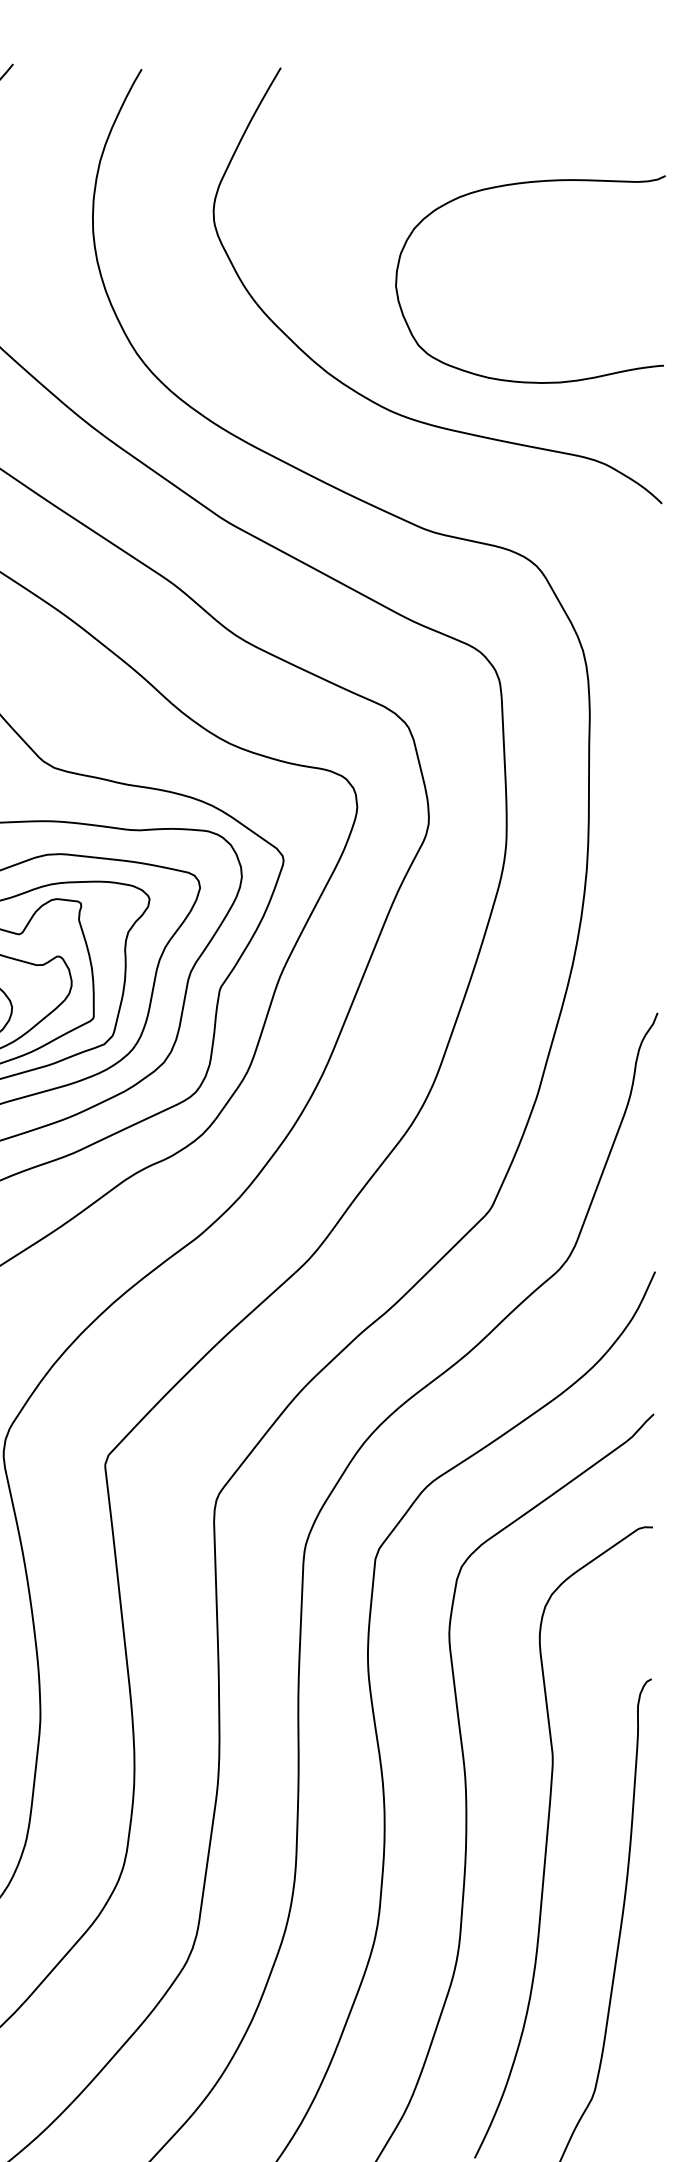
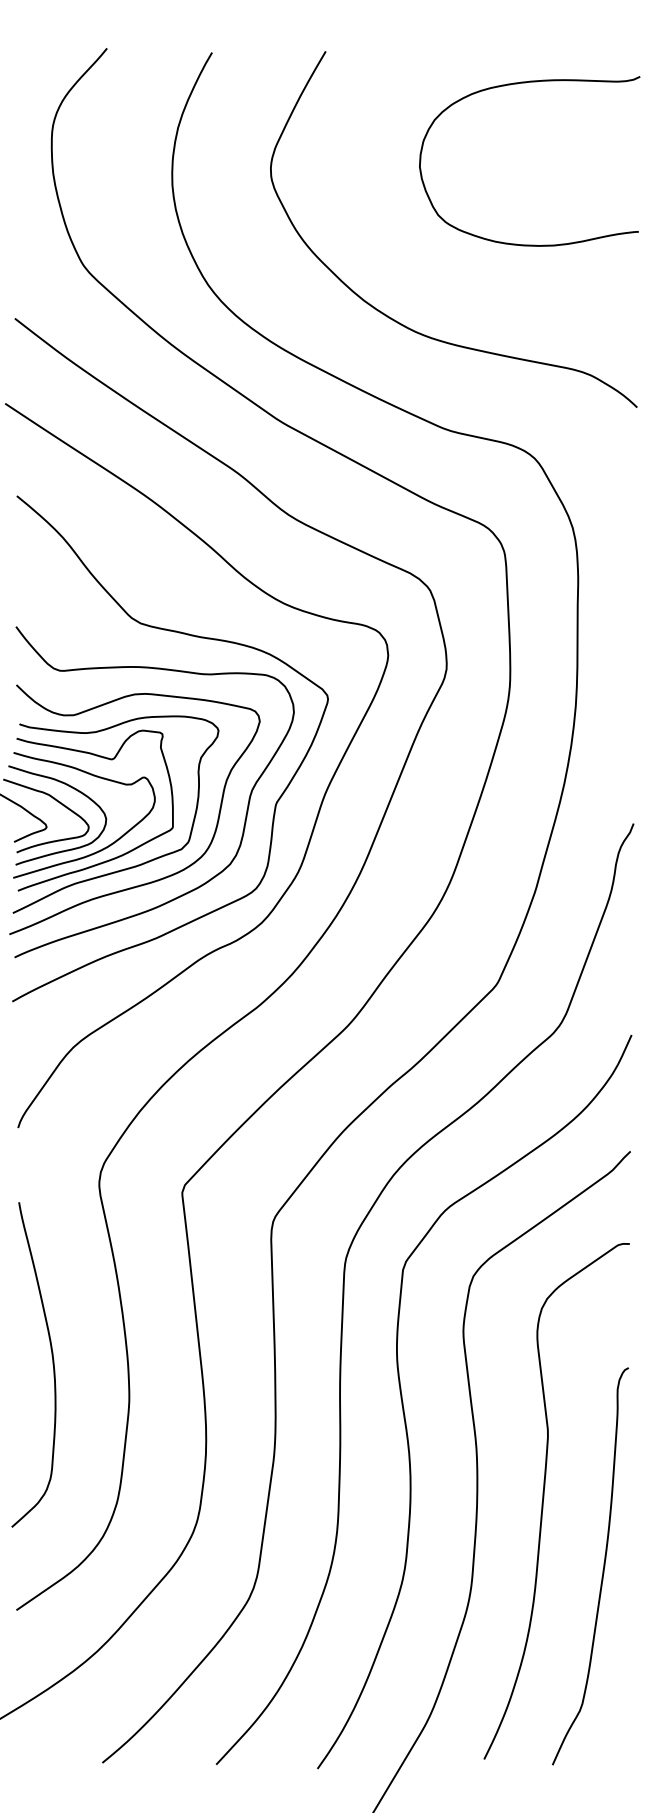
curve: (515, 185) -> (517, 84), moved

